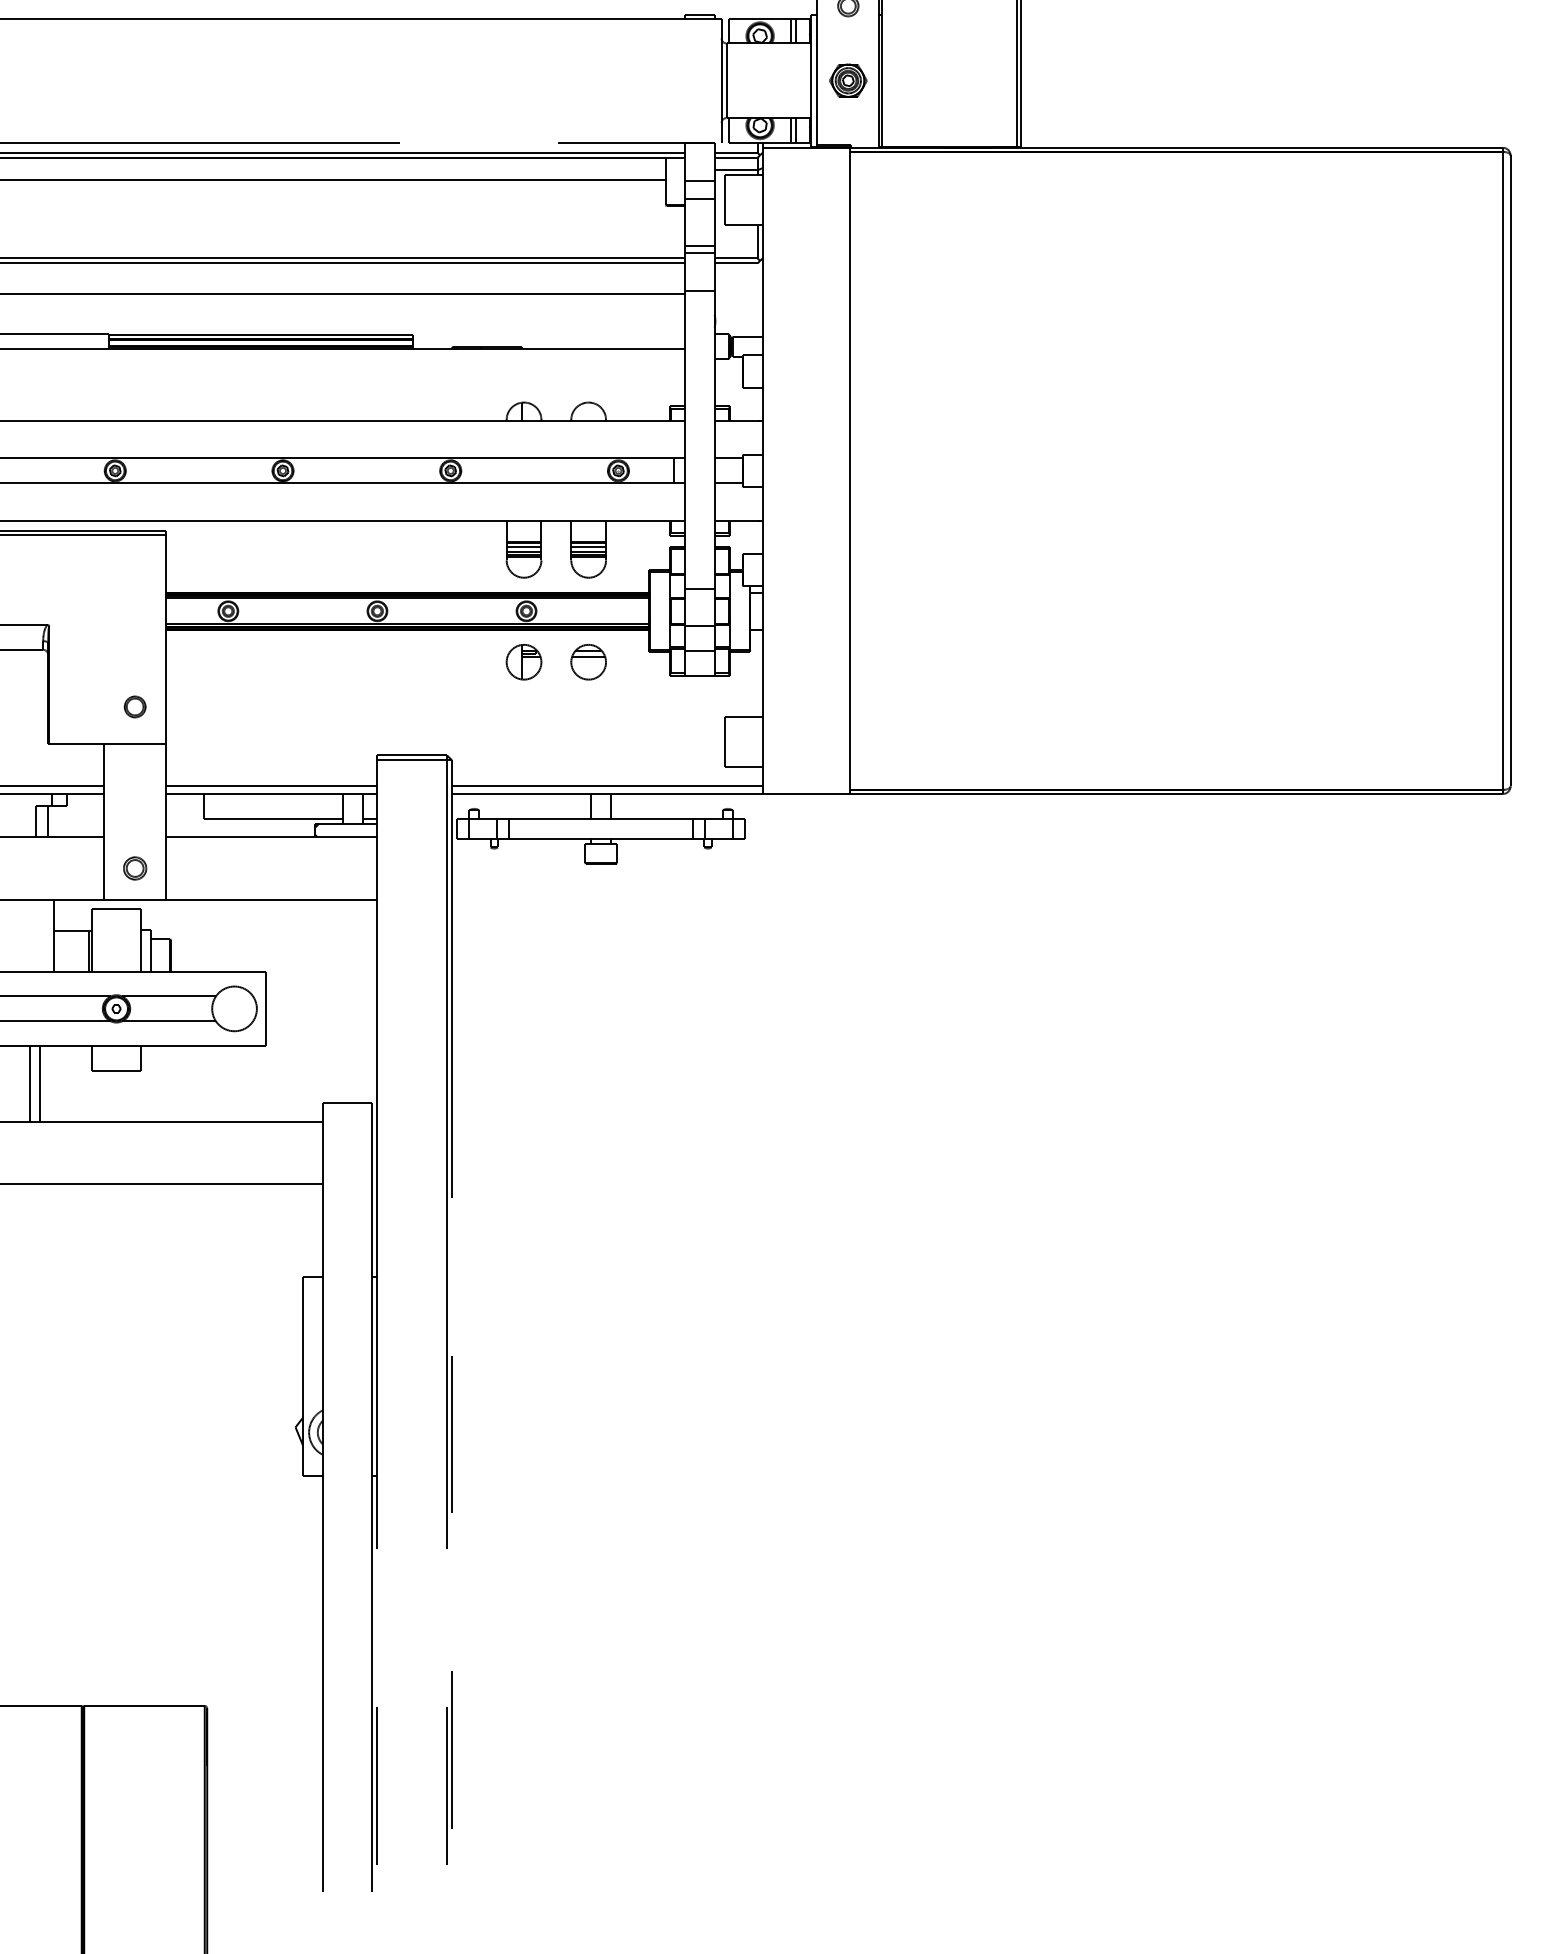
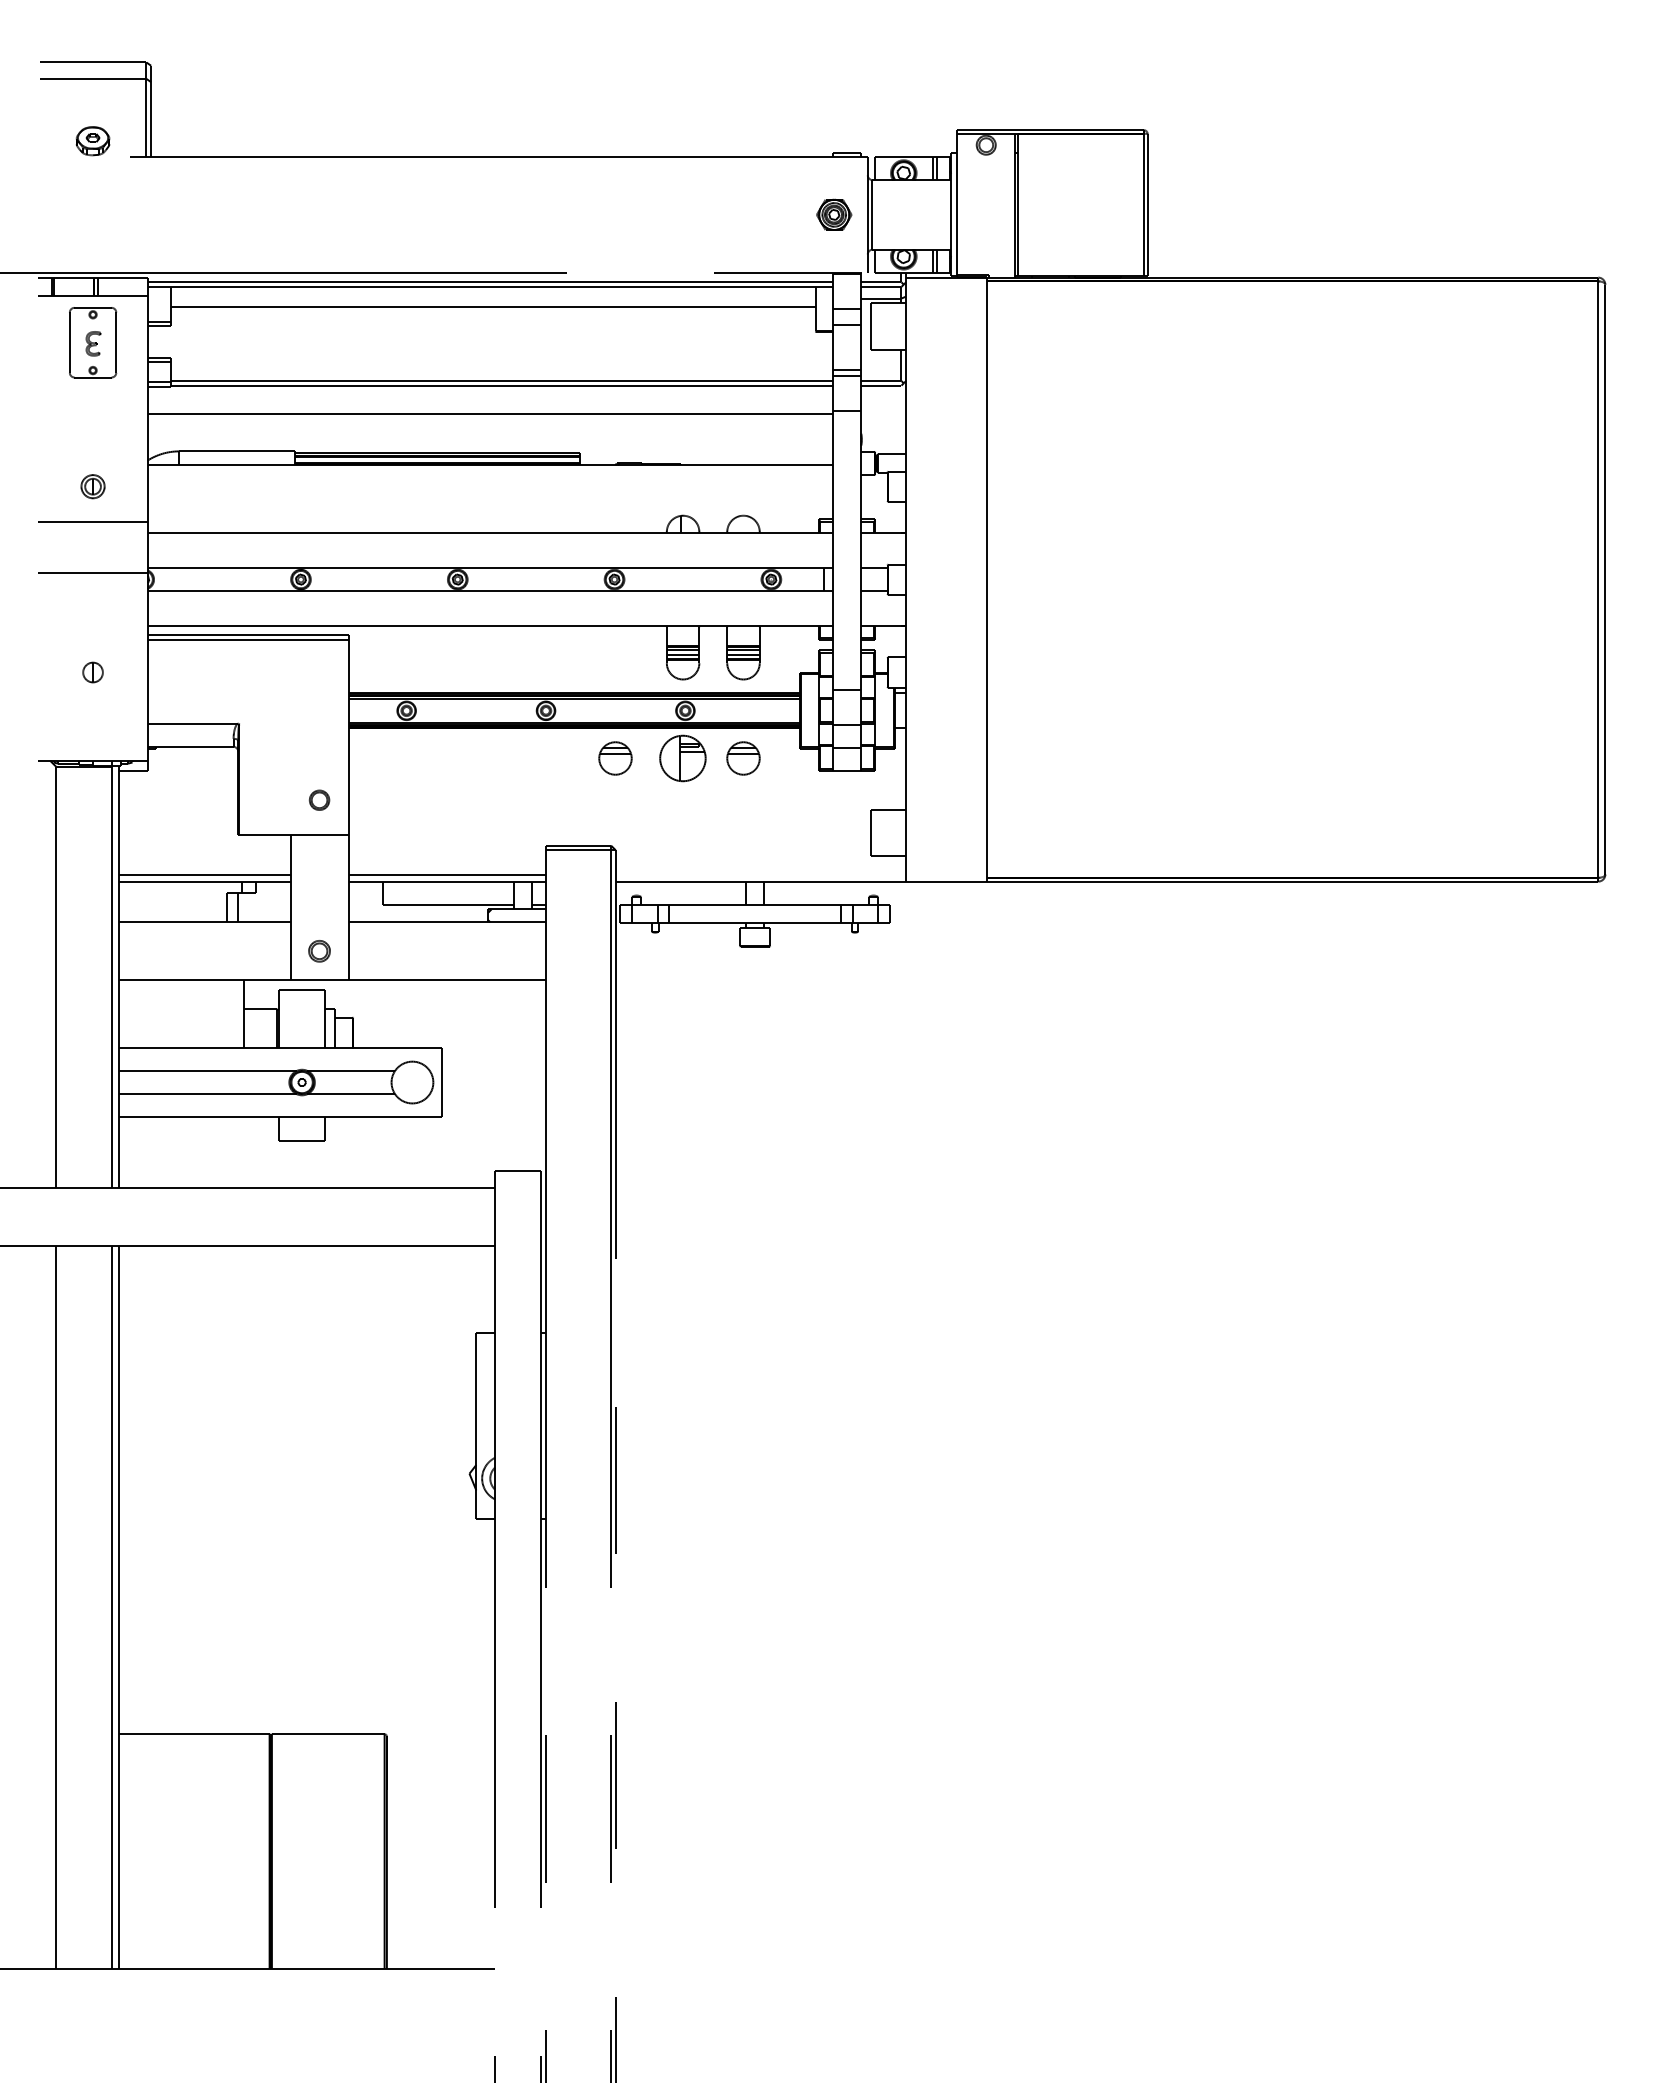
part: (848, 80) -> (834, 214), moved
part: (451, 662) -> (615, 758), added
part: (524, 662) -> (683, 758), size x1.4
line: (606, 786) -> (760, 874), removed
line: (29, 1083) -> (220, 1152), removed
line: (39, 1083) -> (230, 1152), removed

